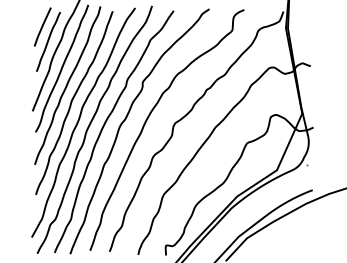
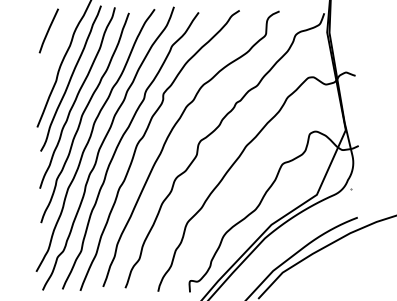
curve: (48, 41) -> (55, 47), removed

